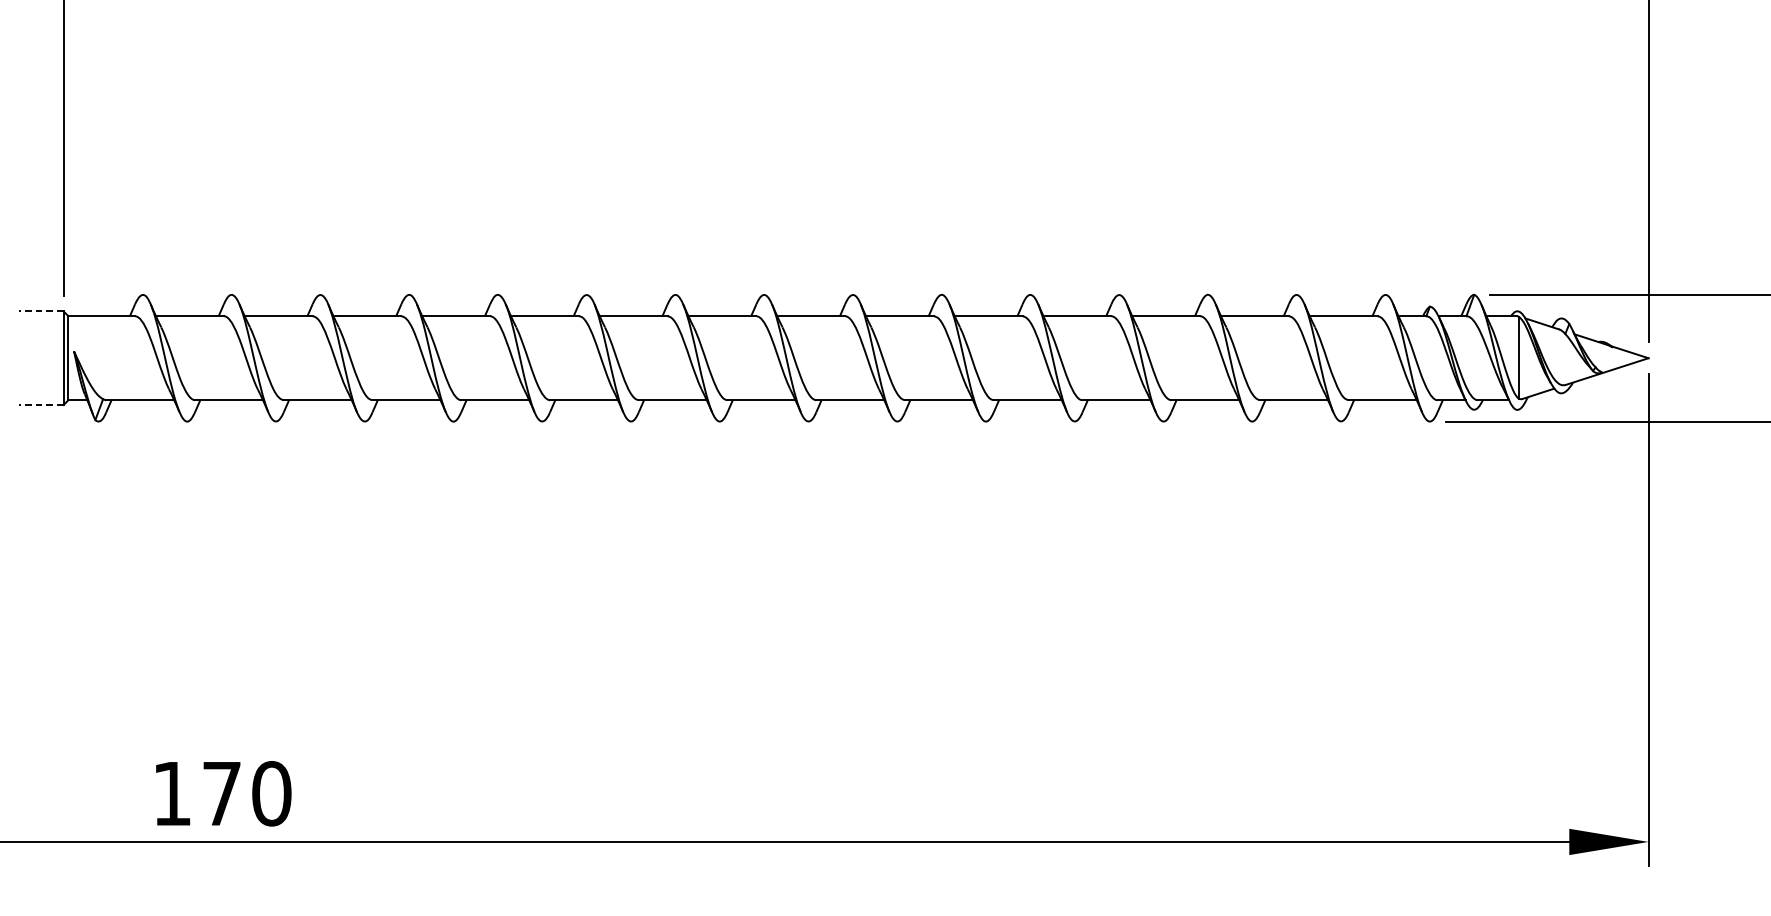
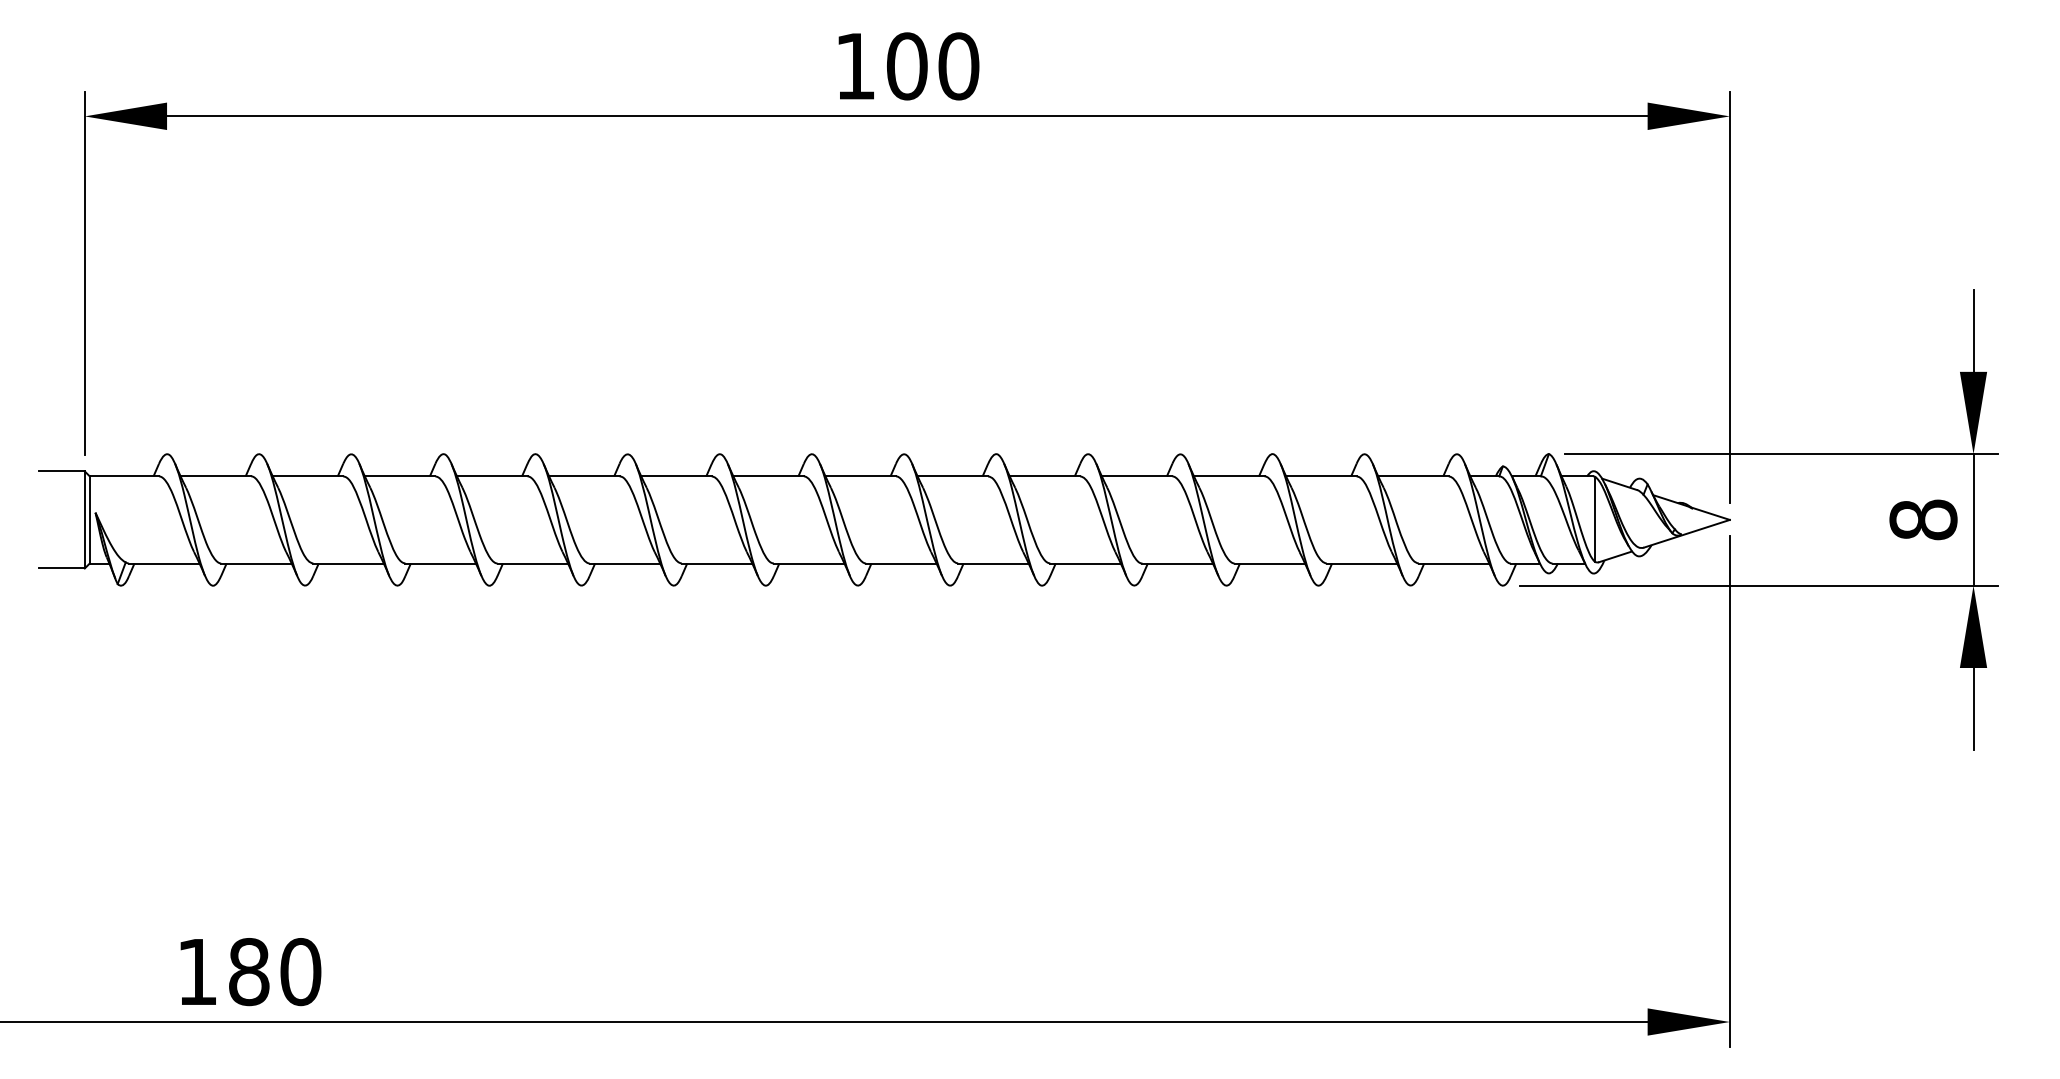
line: (41, 311) -> (61, 471), dashed -> solid
line: (41, 405) -> (61, 568), dashed -> solid
text: (222, 794) -> (249, 972), 170 -> 180

